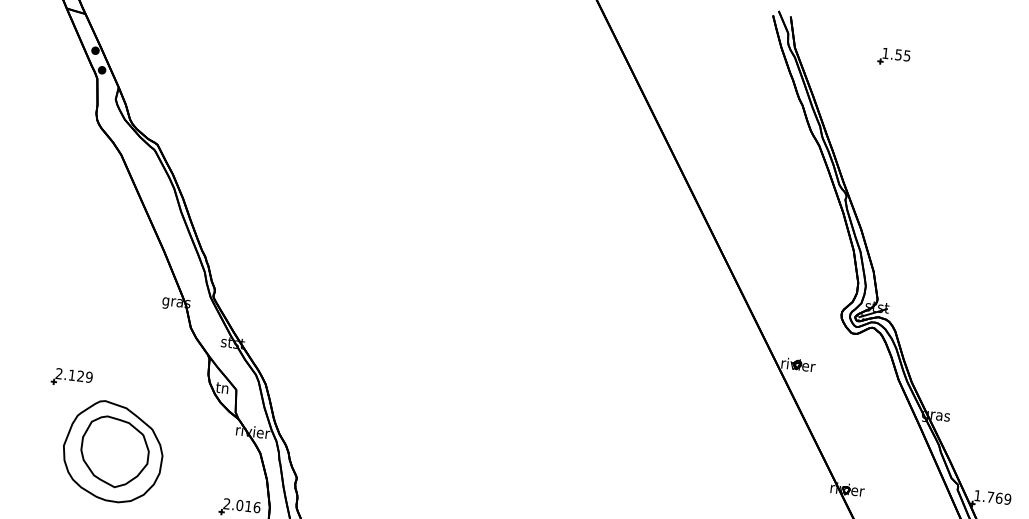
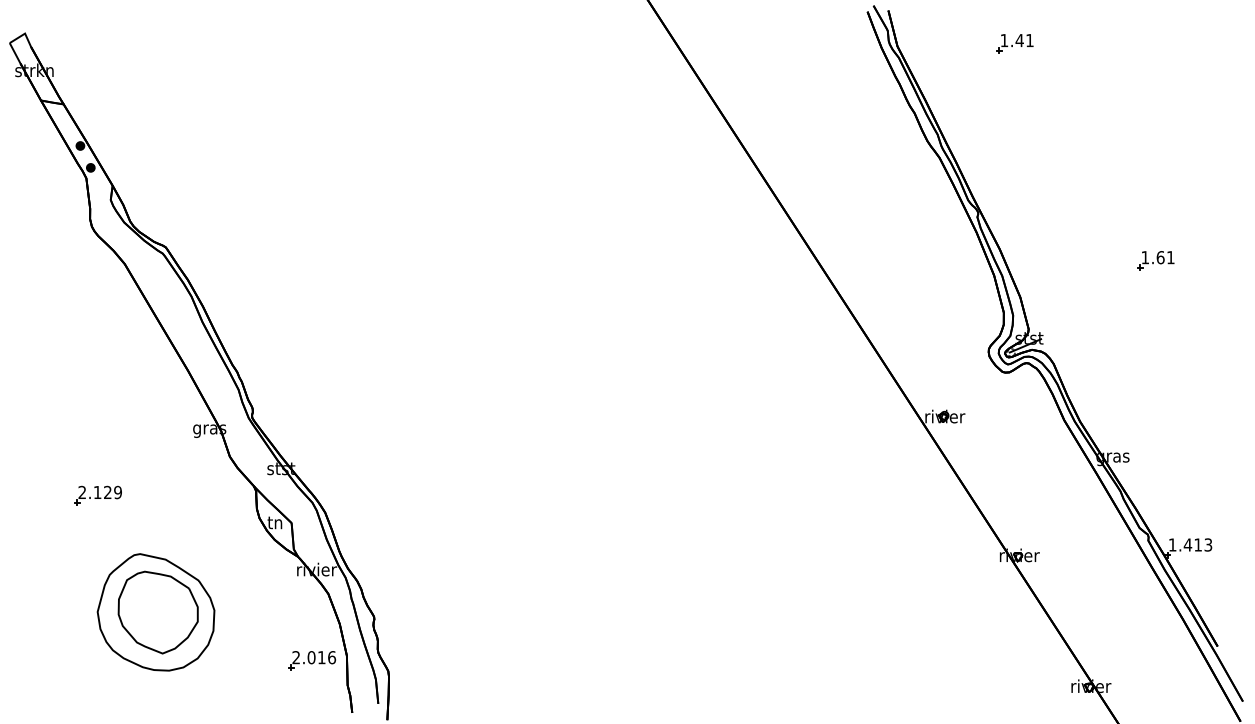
text: (902, 55) -> (1024, 40), 1.55 -> 1.41
part: (991, 253) -> (1155, 260), added
part: (71, 377) -> (97, 495), moved
text: (998, 497) -> (1197, 544), 1.769 -> 1.413

